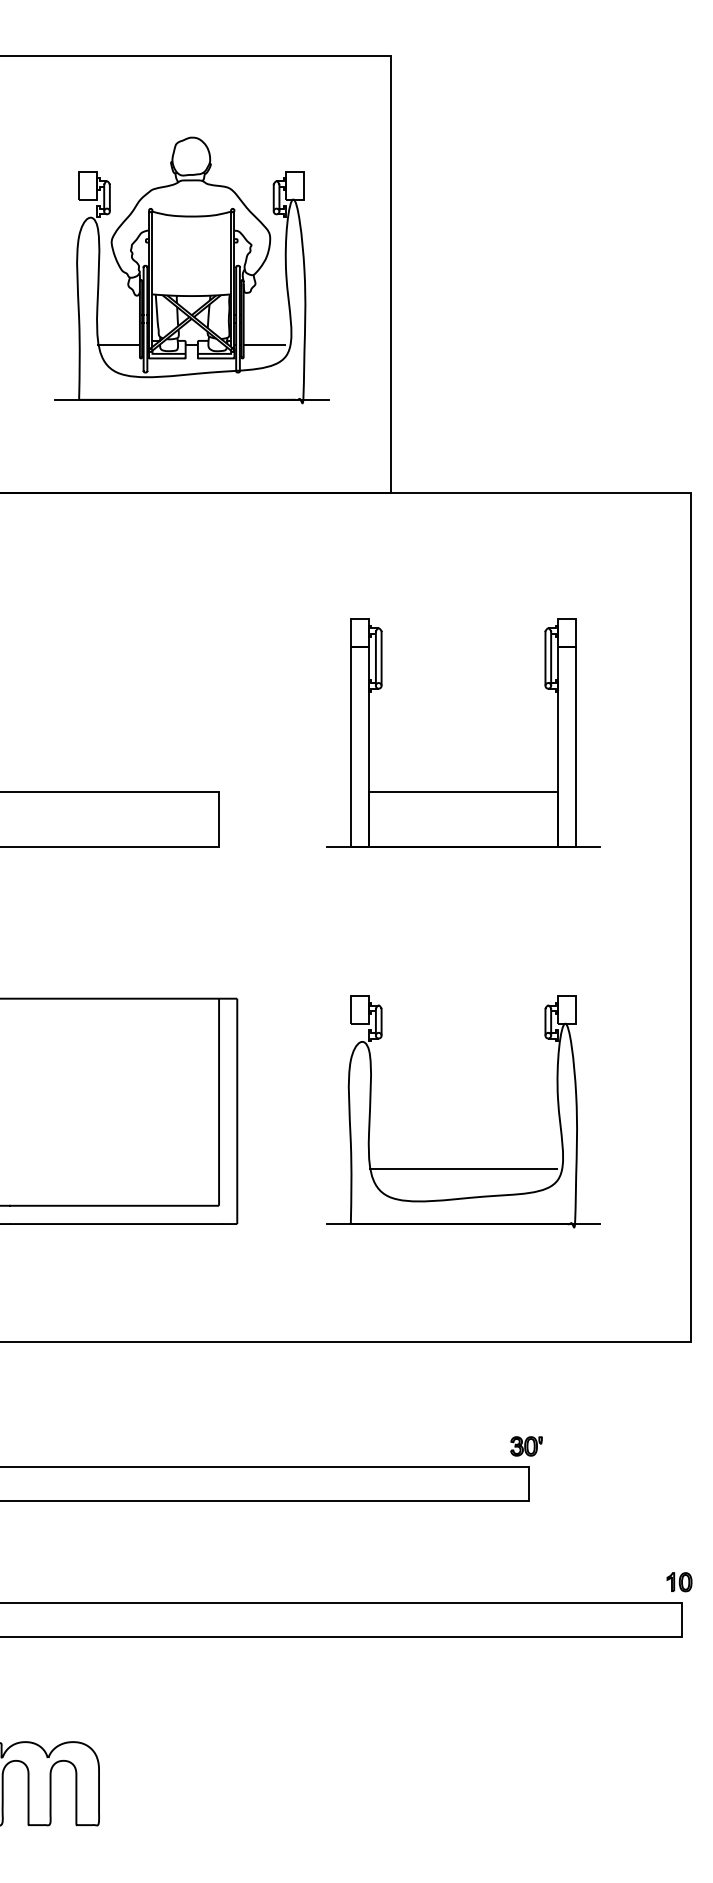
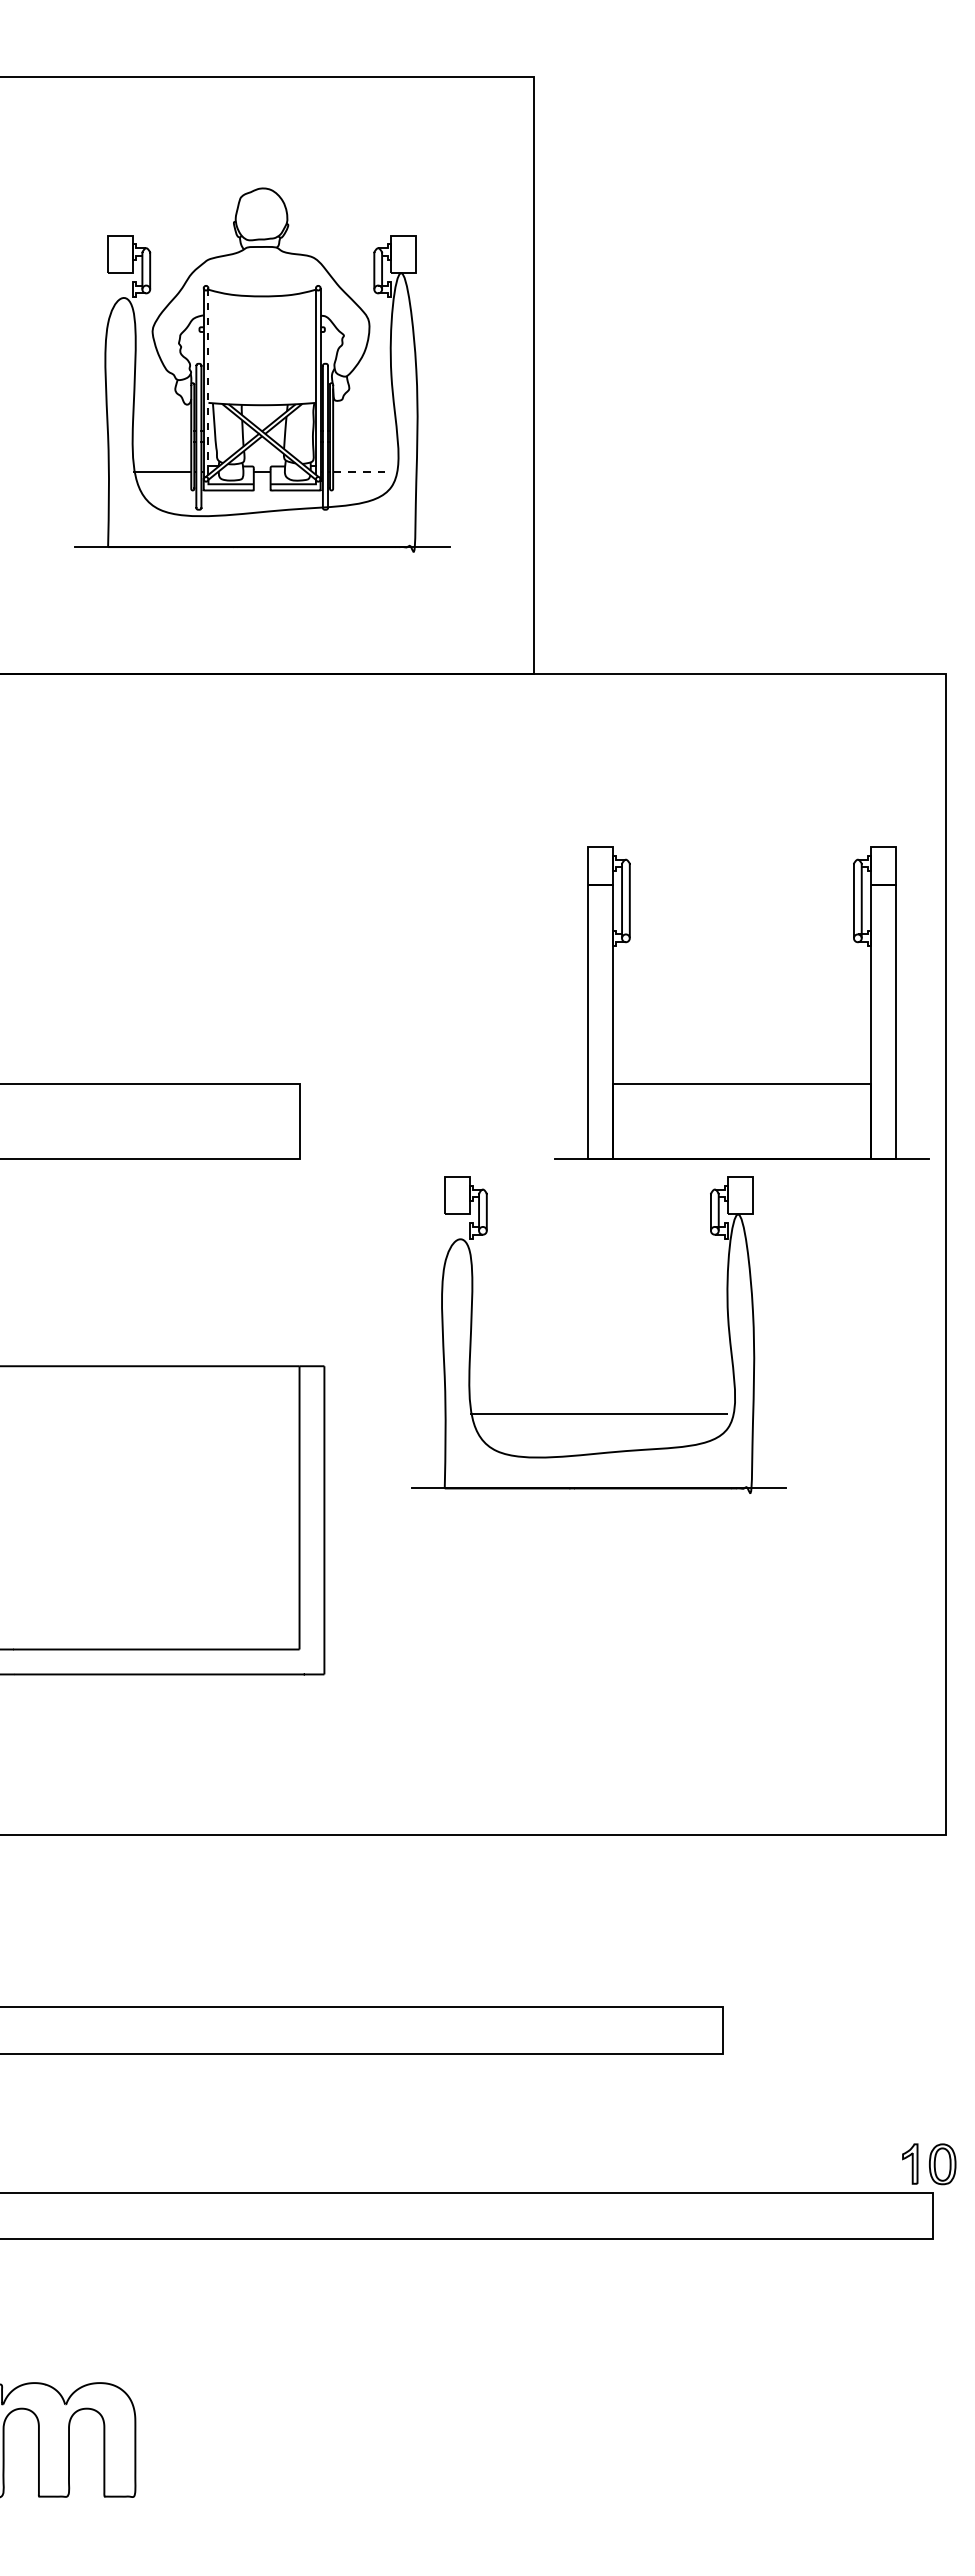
line: (152, 278) -> (208, 380), solid -> dashed
line: (265, 345) -> (362, 472), solid -> dashed
part: (463, 791) -> (741, 1083), moved
part: (463, 1169) -> (598, 1413), moved
part: (526, 1446) -> (719, 1978), removed
part: (679, 1582) -> (929, 2164), size x1.6

